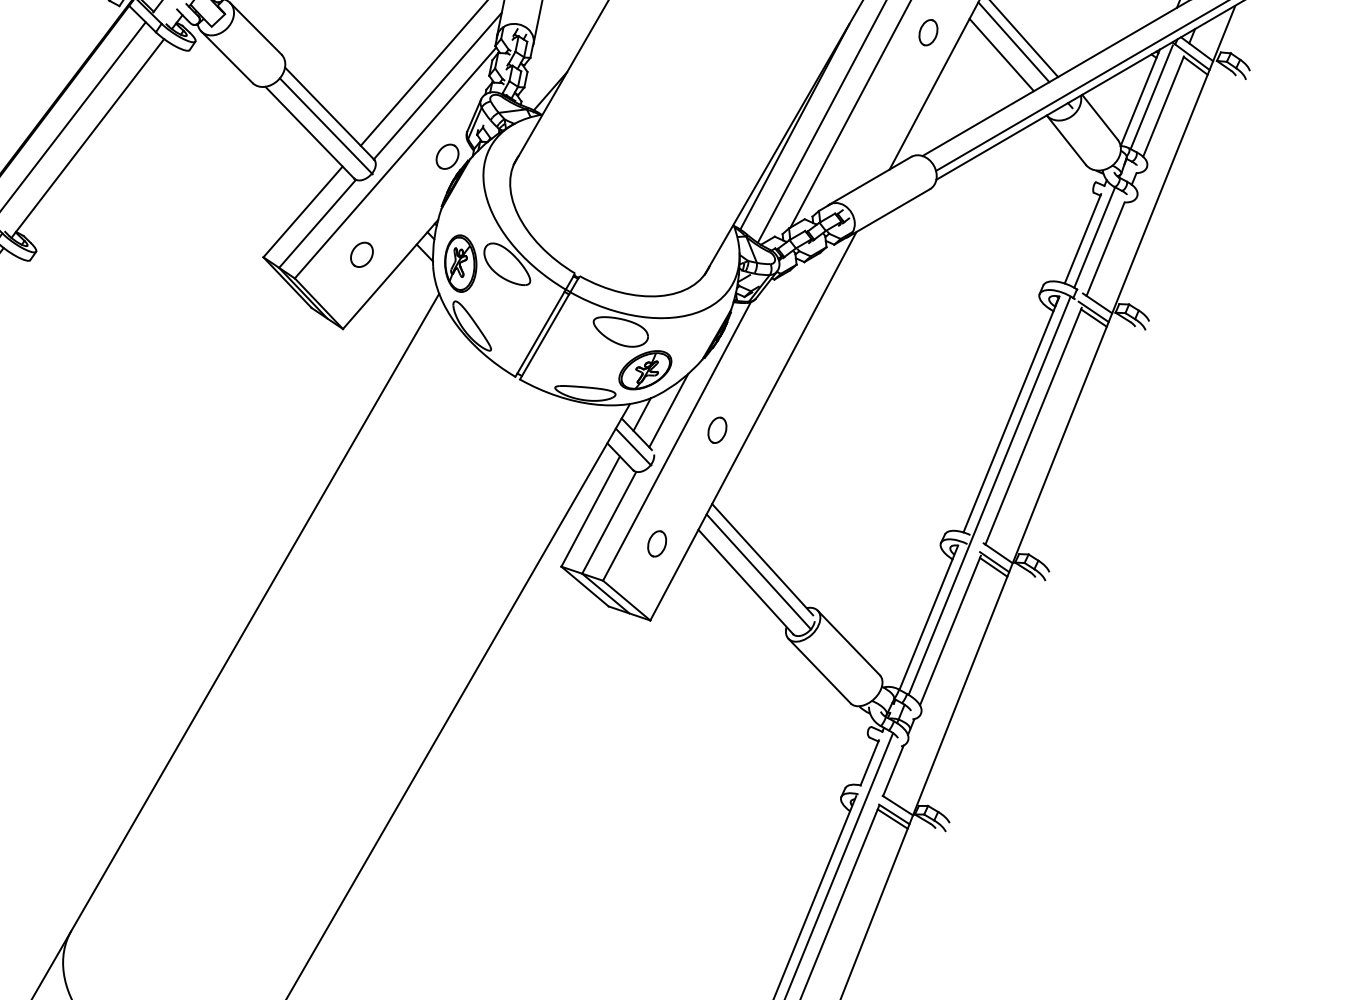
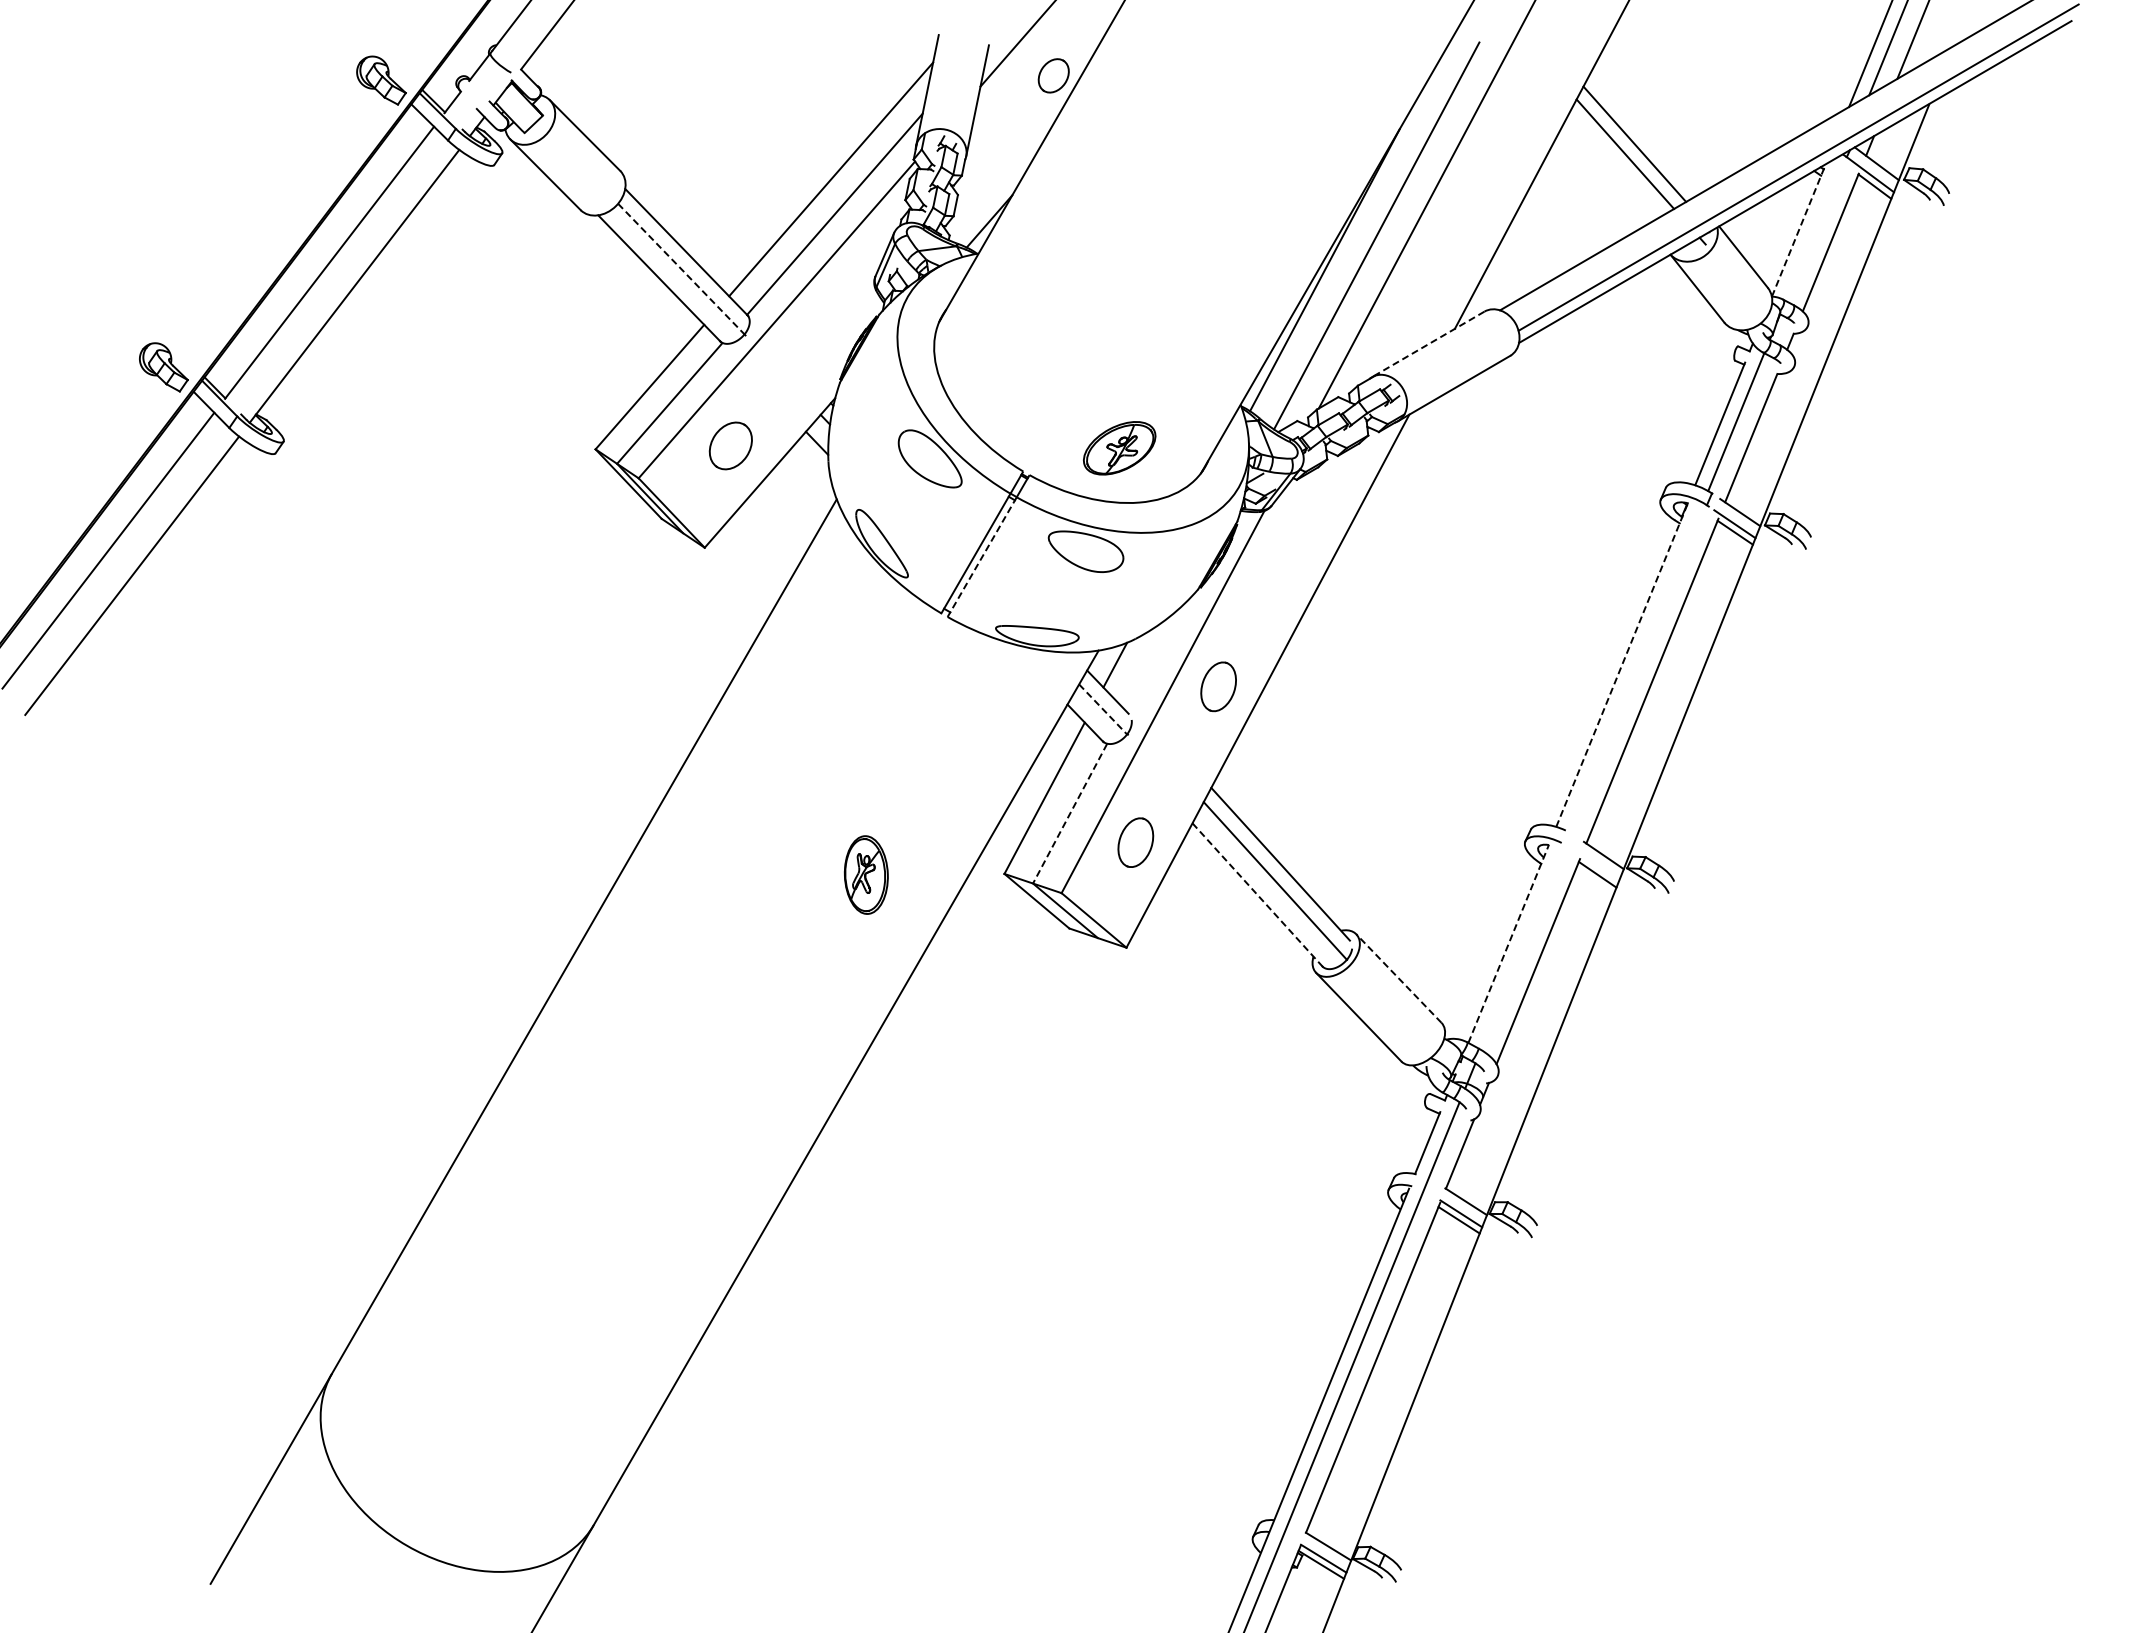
part: (927, 32) -> (1507, 140), removed
line: (1001, 54) -> (1608, 171), removed
line: (1140, 97) -> (1799, 230), solid -> dashed
line: (1151, 97) -> (1814, 229), removed
line: (326, 126) -> (681, 269), solid -> dashed
part: (447, 156) -> (848, 310), removed
line: (869, 180) -> (1427, 344), solid -> dashed
part: (361, 254) -> (730, 445), size x1.4
part: (460, 263) -> (866, 874), moved
line: (544, 336) -> (981, 557), solid -> dashed
part: (645, 370) -> (1119, 448), moved
line: (668, 410) -> (1151, 659), removed
line: (1011, 414) -> (1622, 665), solid -> dashed
part: (717, 430) -> (1218, 686), size x1.4
line: (633, 446) -> (1103, 709), solid -> dashed
line: (989, 495) -> (1591, 776), removed
line: (609, 522) -> (1070, 813), solid -> dashed
part: (656, 543) -> (1135, 842), size x1.4
line: (994, 562) -> (1598, 867), removed
line: (745, 581) -> (1257, 894), solid -> dashed
line: (928, 617) -> (1508, 943), solid -> dashed
line: (848, 642) -> (1398, 978), solid -> dashed

